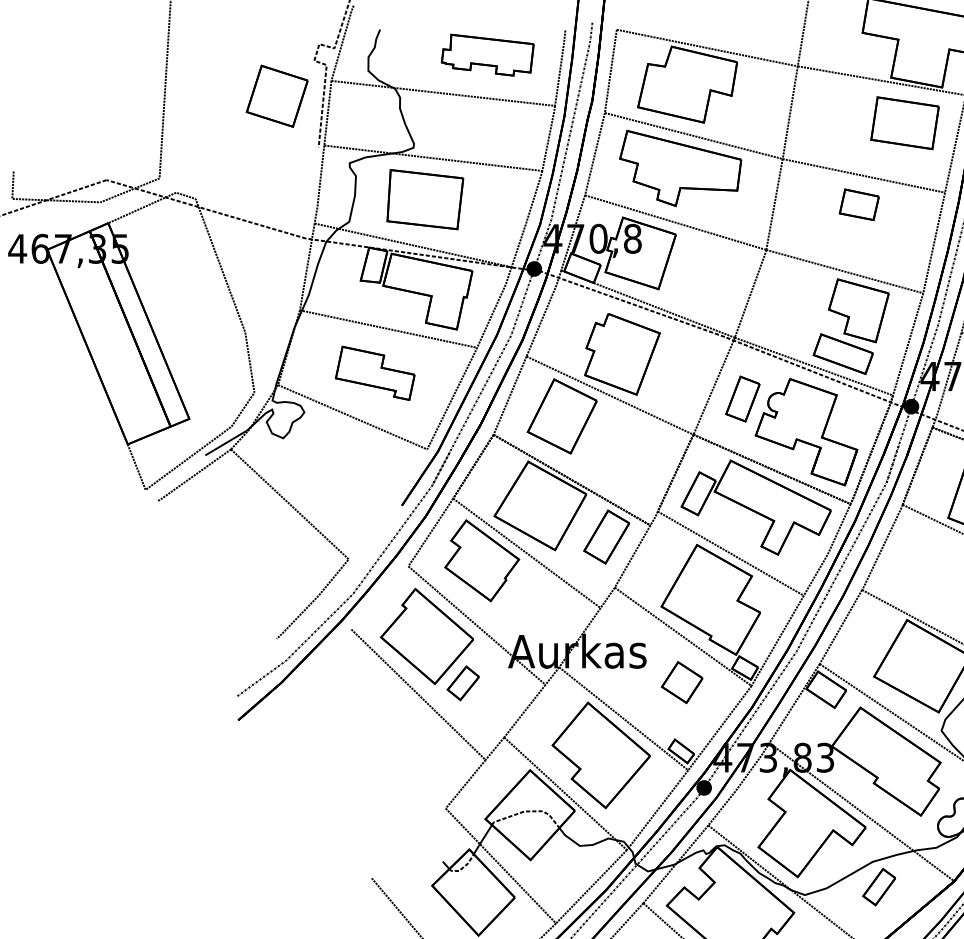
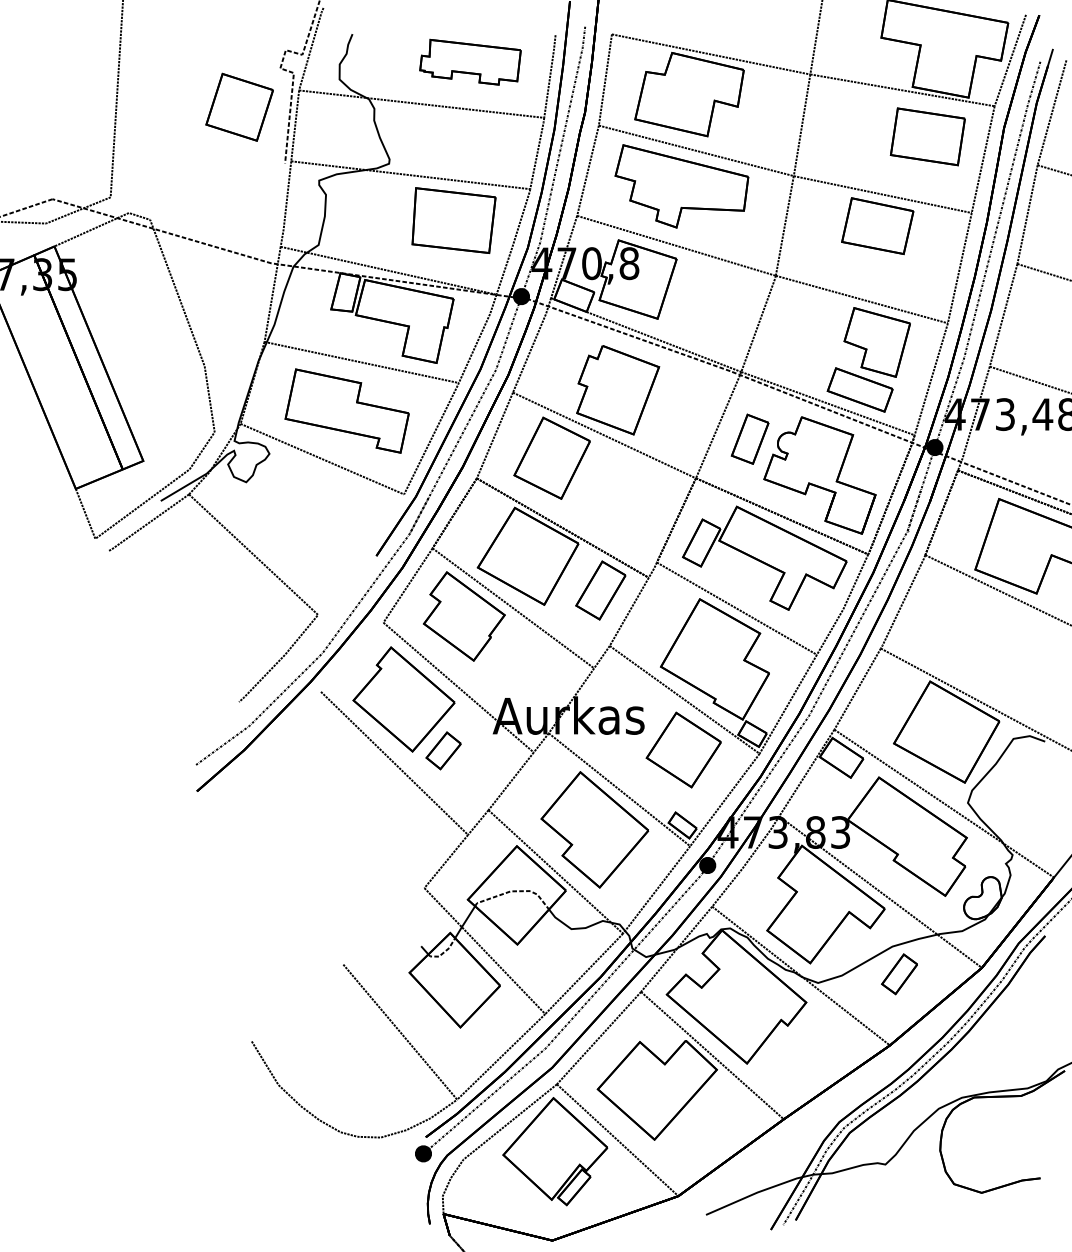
part: (424, 199) -> (453, 220), moved
part: (859, 205) -> (877, 226), size x1.67
part: (374, 372) -> (346, 410), size x1.43
part: (682, 682) -> (683, 749), size x1.67

